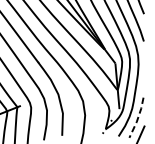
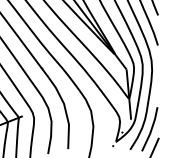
line: (138, 118) -> (151, 130), dashed -> solid

